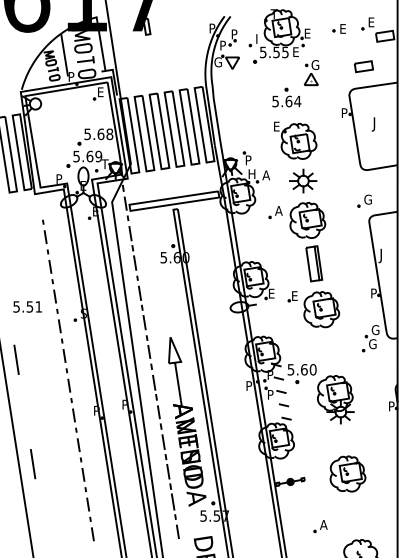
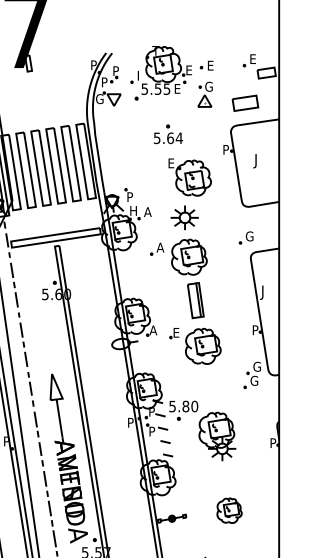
part: (338, 28) -> (206, 65), moved
part: (363, 66) -> (245, 103), size x1.4
part: (311, 73) -> (205, 95), moved
part: (295, 140) -> (190, 177), moved
text: (271, 293) -> (153, 330), E -> A
text: (304, 369) -> (186, 406), 5.60 -> 5.80
part: (347, 473) -> (229, 510), size x0.7

